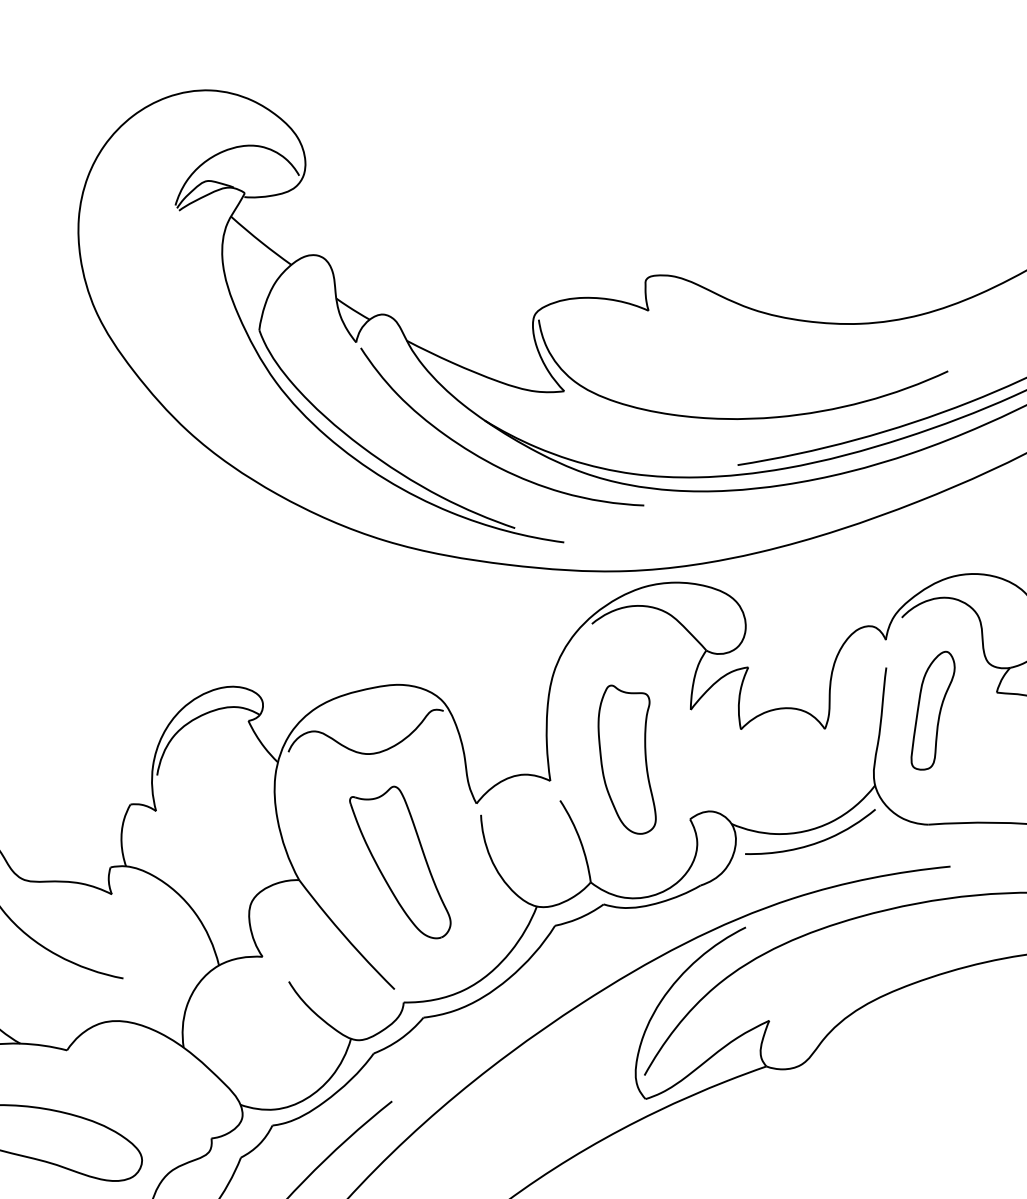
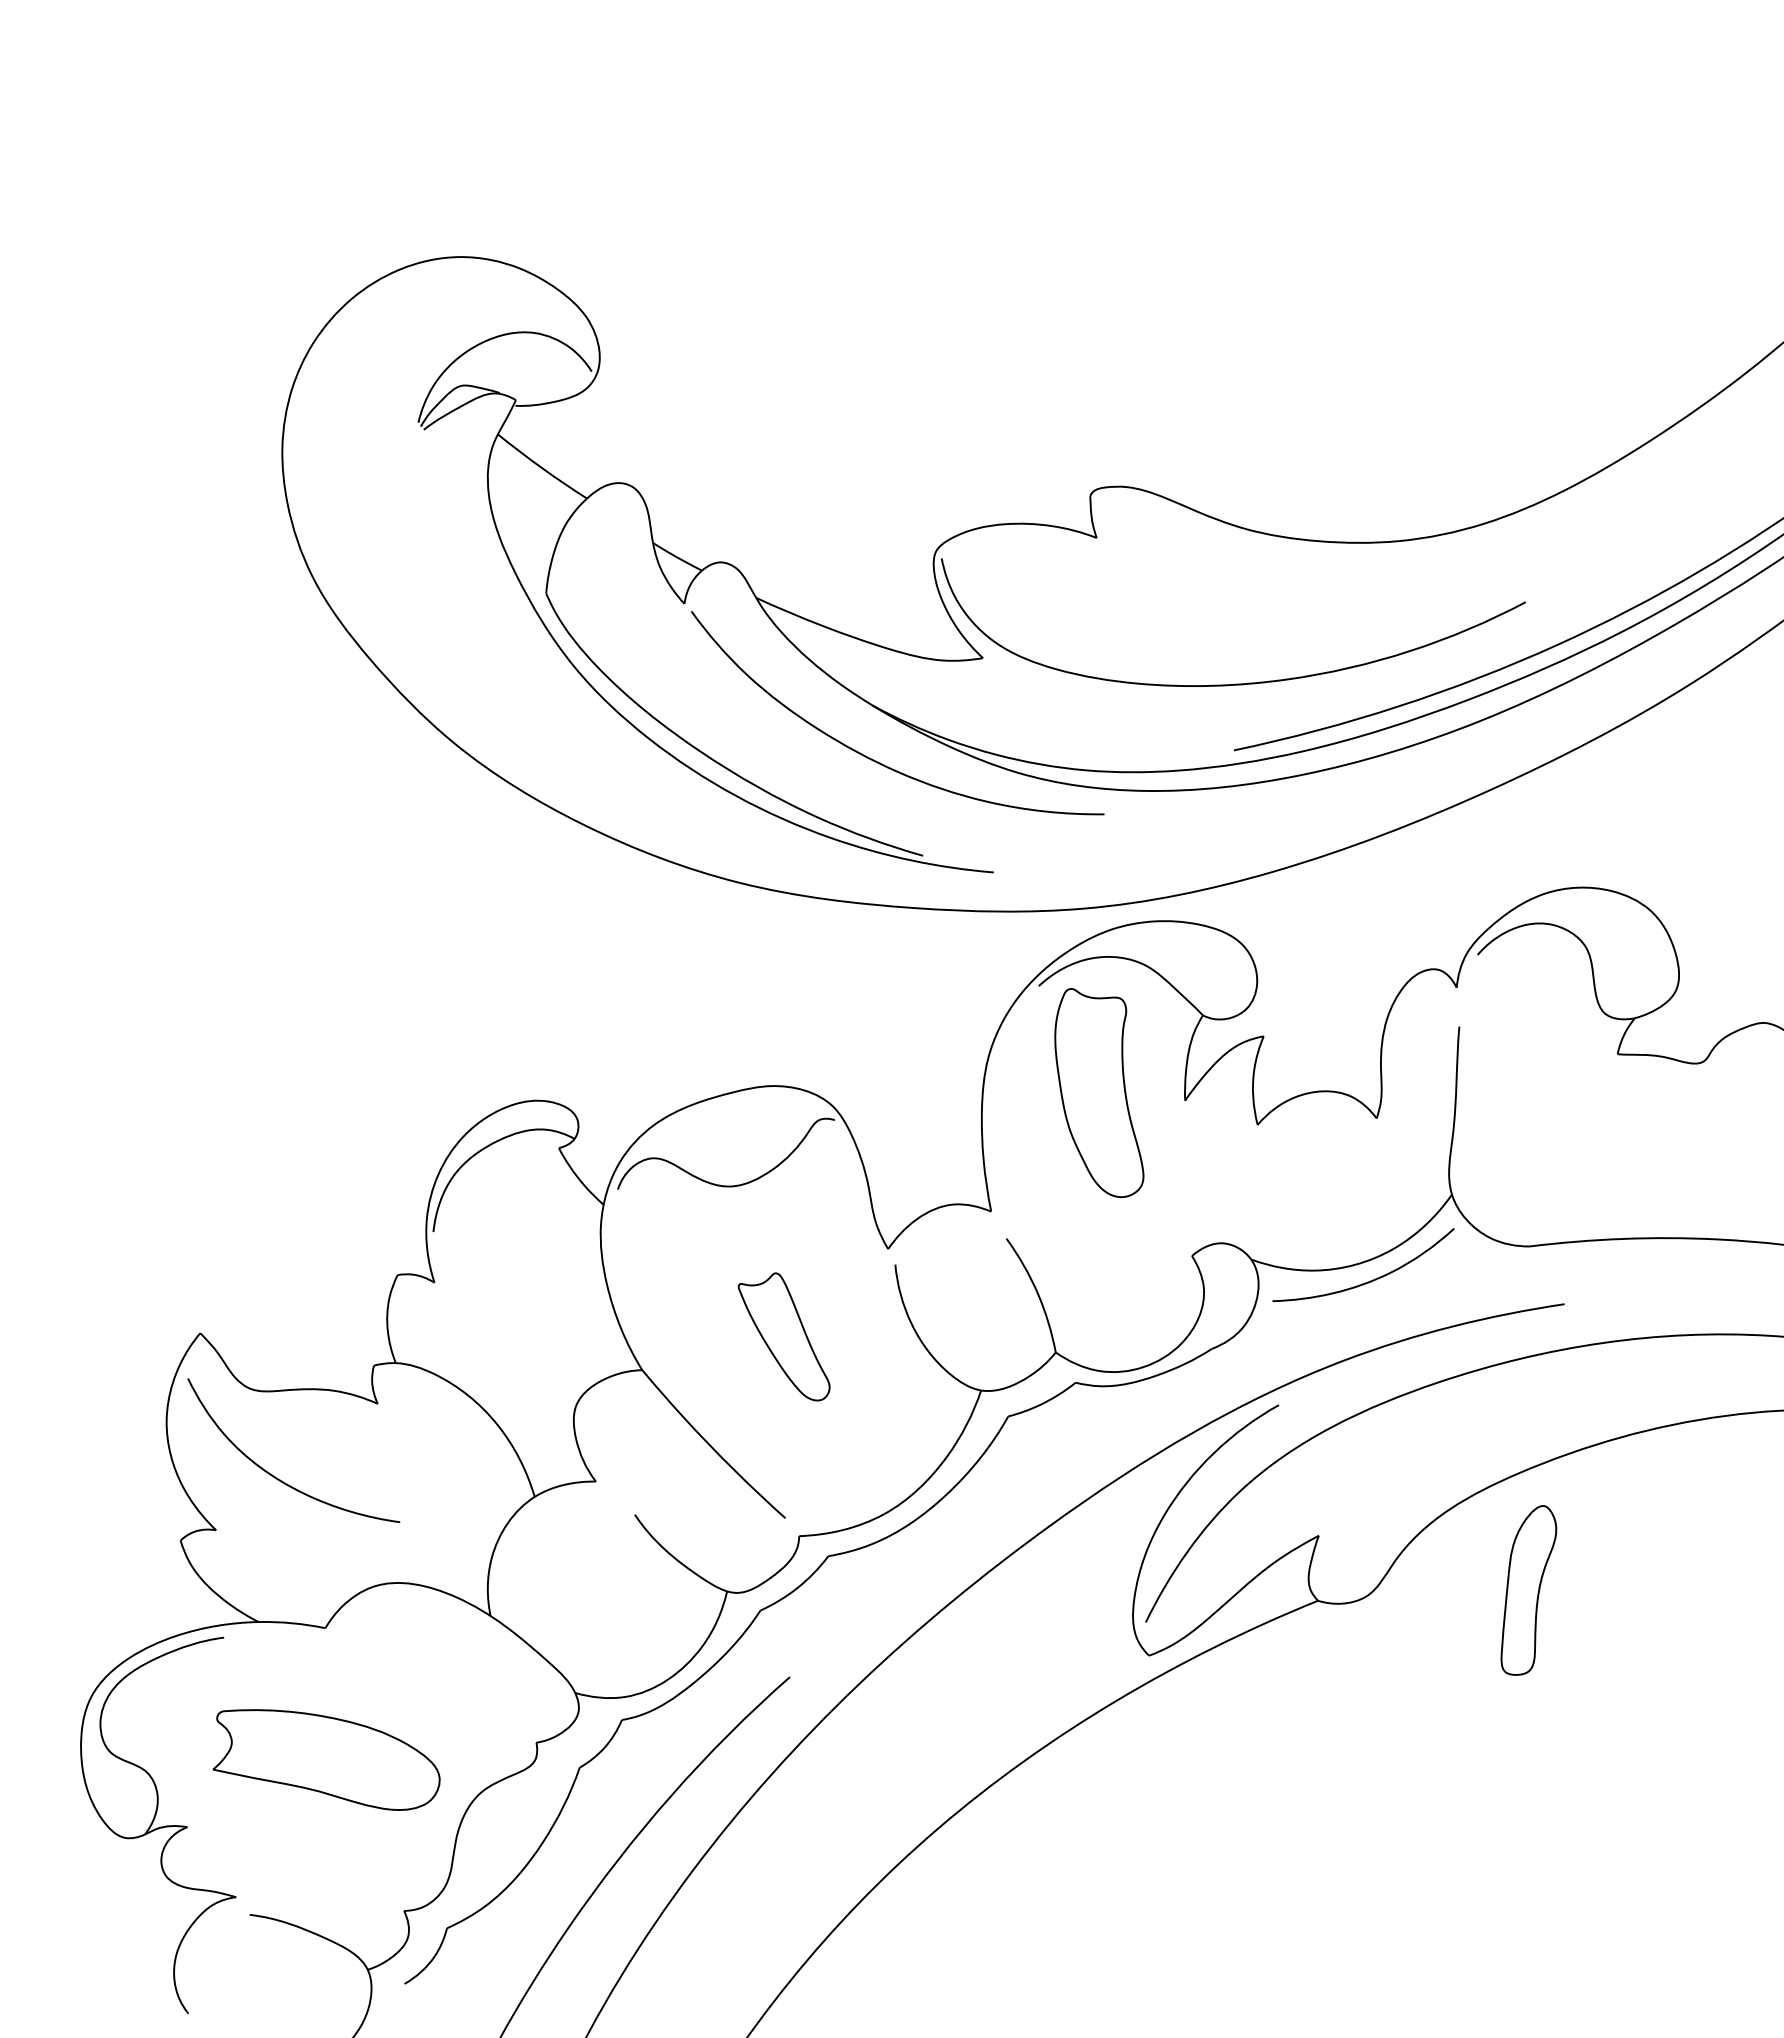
part: (932, 710) -> (1528, 1590), moved
part: (627, 759) -> (1099, 1092), moved
part: (399, 861) -> (783, 1336), size x0.6

